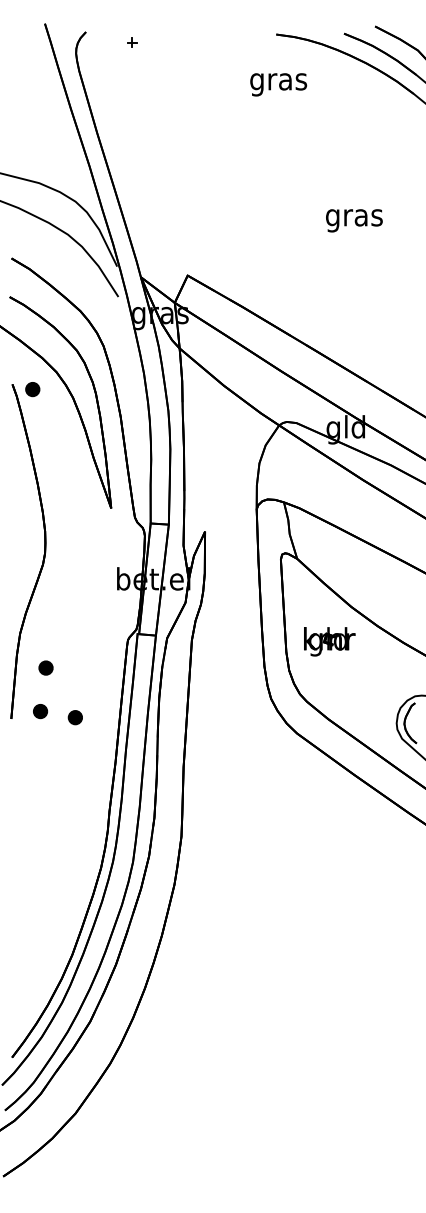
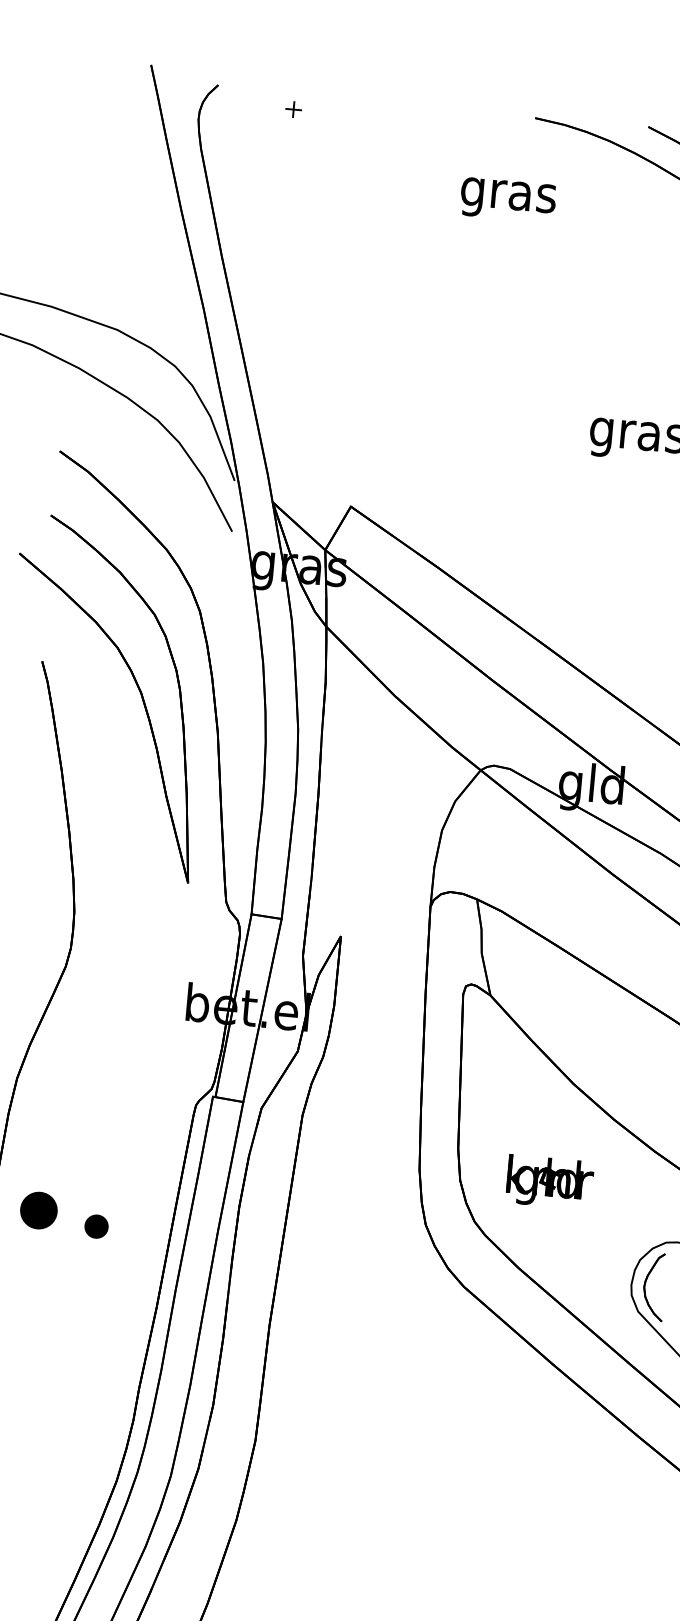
text: (278, 84) -> (507, 199), moved
part: (32, 389) -> (74, 672), removed
part: (329, 641) -> (549, 1181), moved
part: (45, 667) -> (54, 1138), removed
part: (40, 711) -> (39, 1211), size x1.6

